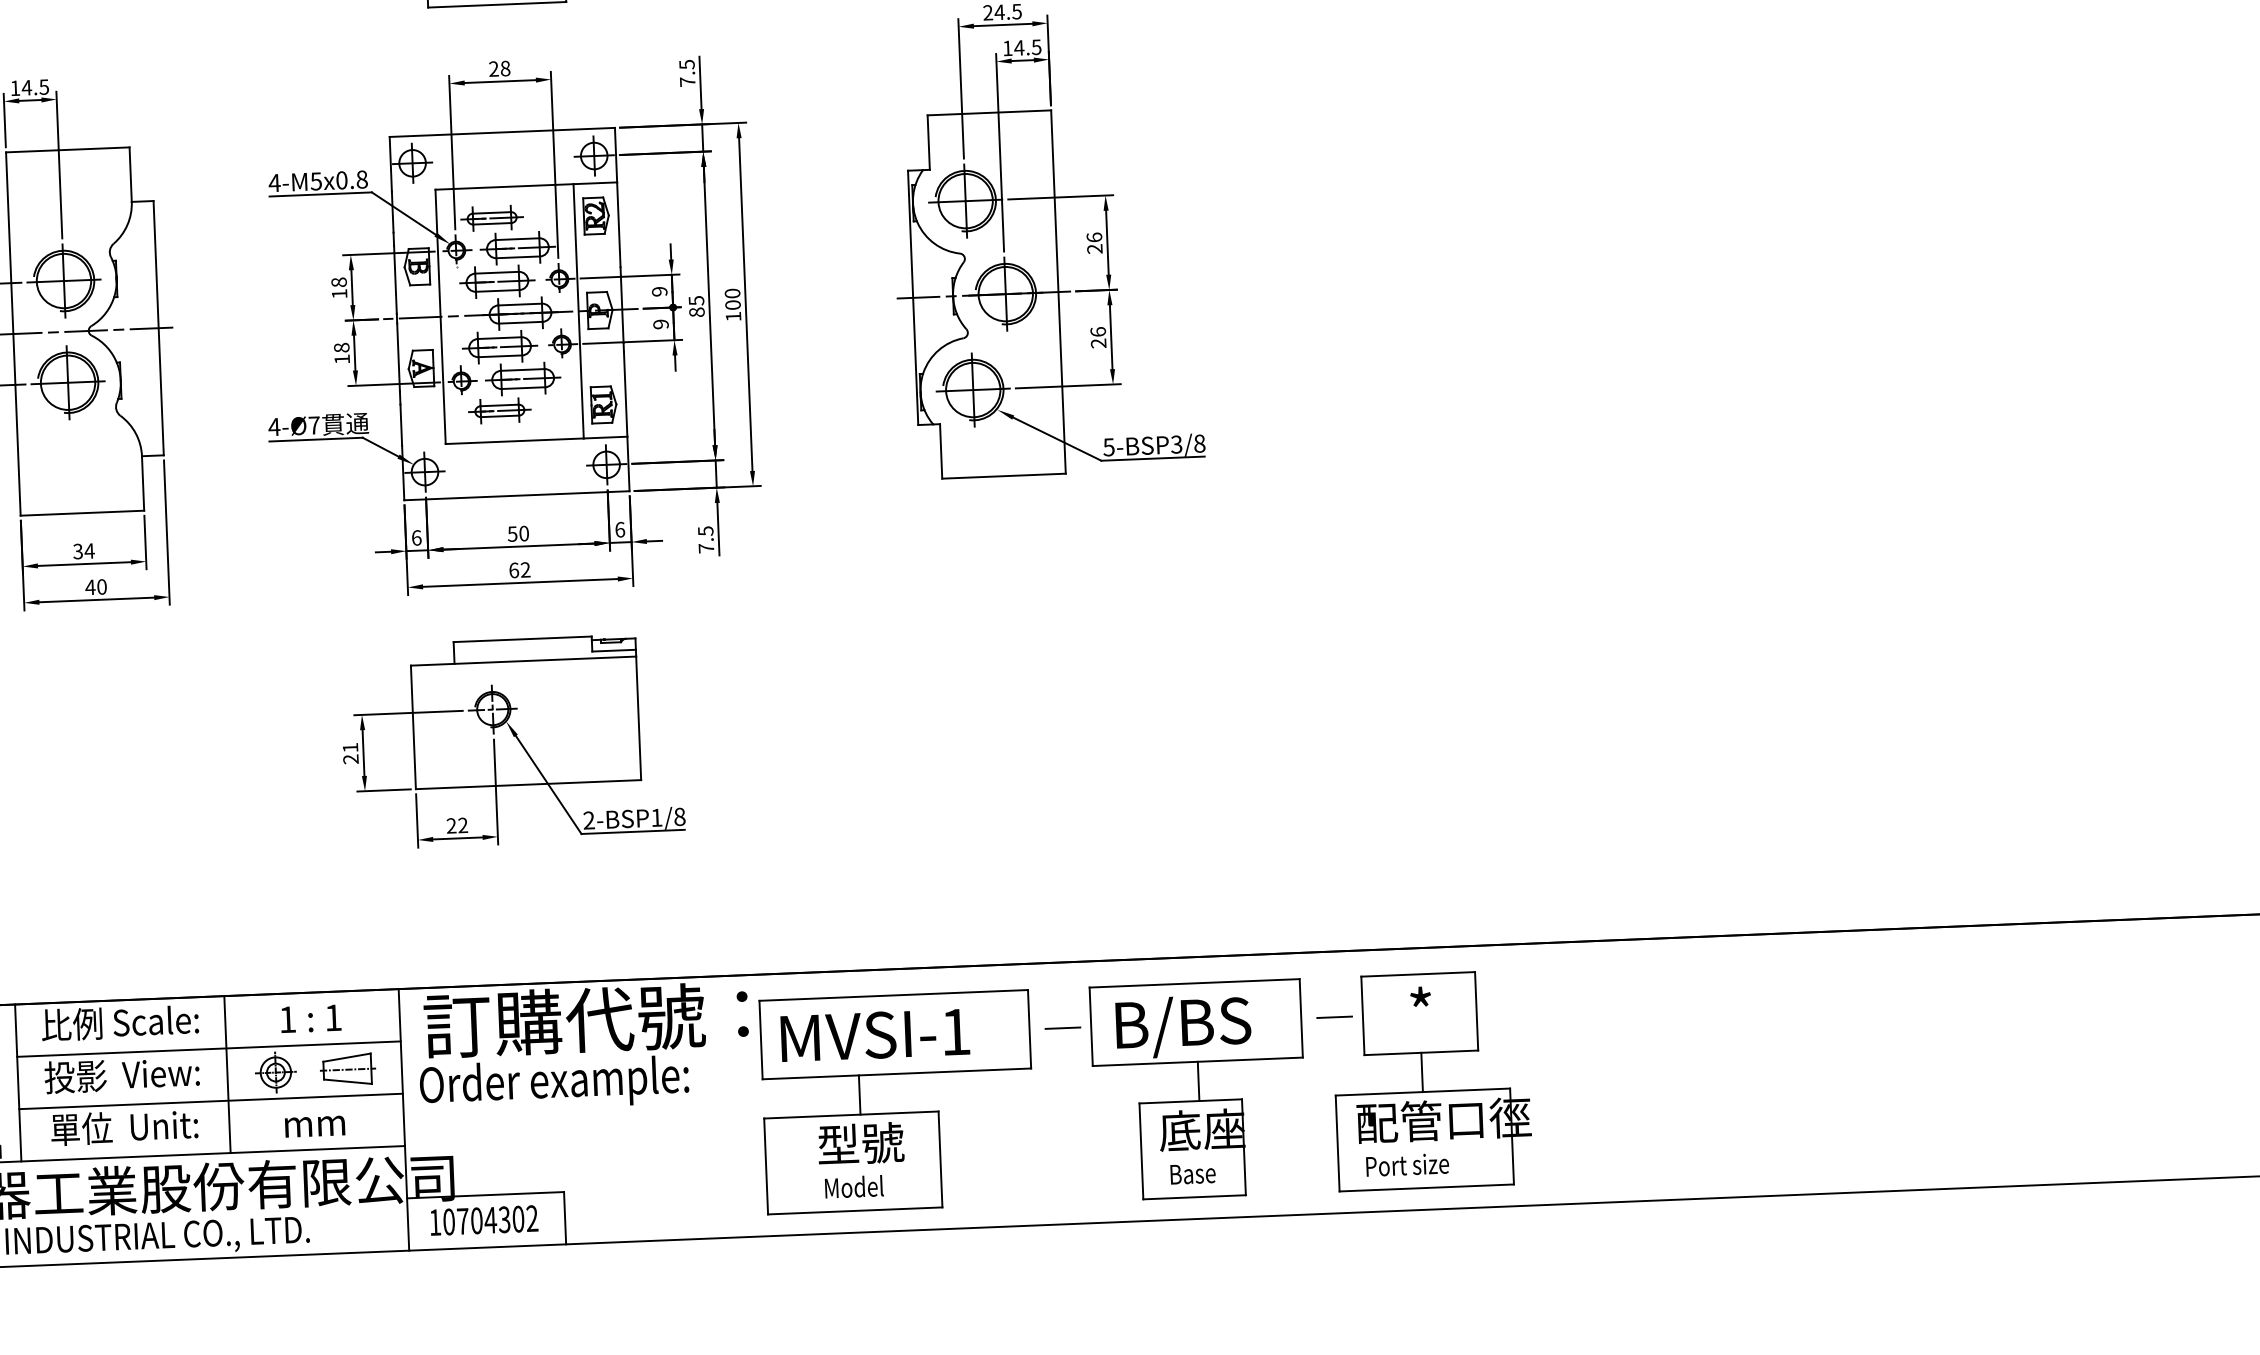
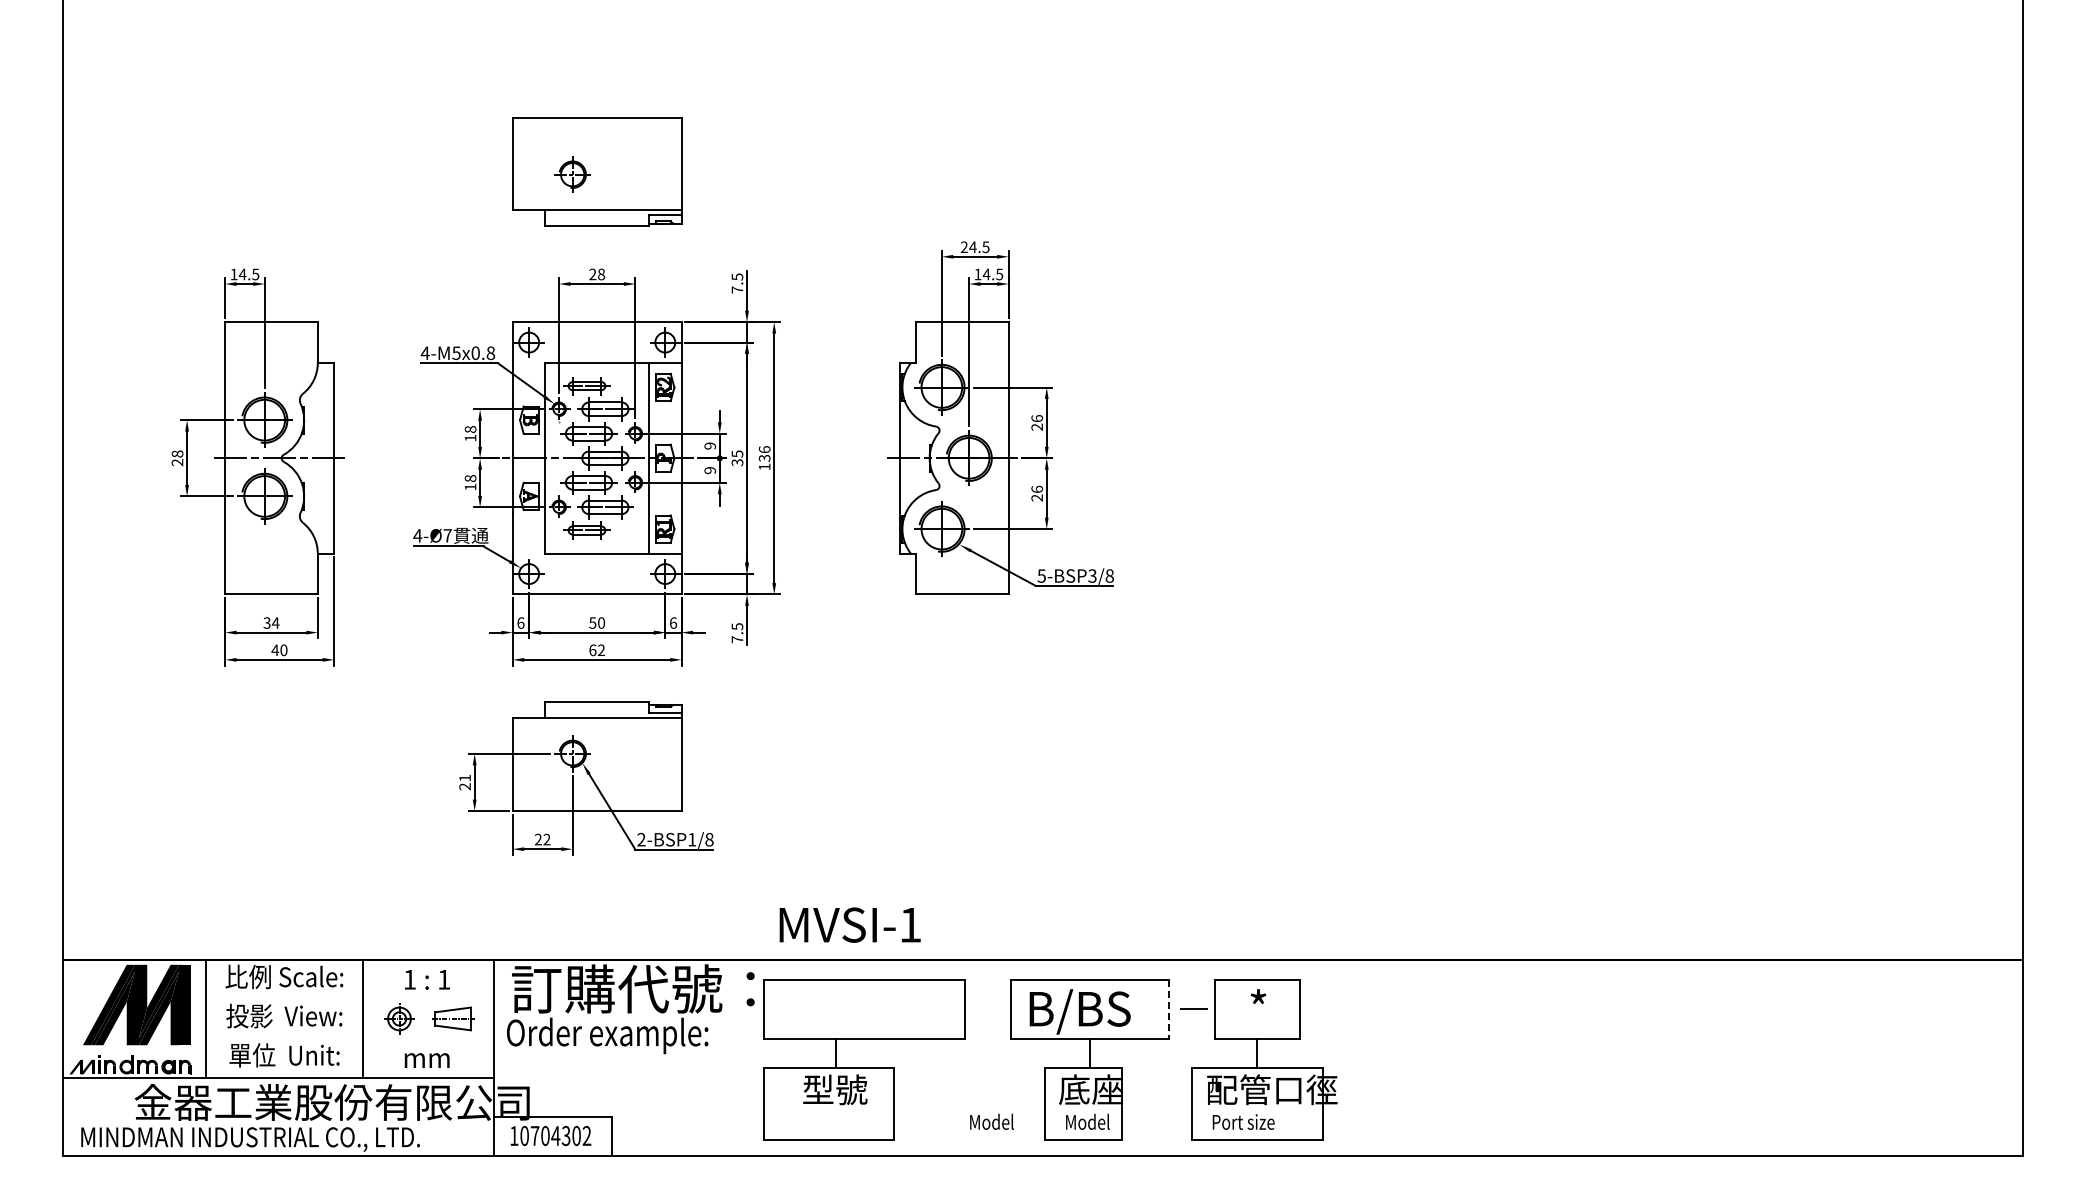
text: (732, 298) -> (764, 453), 100 -> 136
text: (696, 312) -> (737, 462), 85 -> 35
line: (1301, 1018) -> (1168, 1009), solid -> dashed
line: (1062, 1028) -> (989, 1009), removed
text: (874, 1034) -> (849, 924), moved
line: (208, 1049) -> (349, 999), removed
line: (210, 1101) -> (349, 1038), removed
text: (1200, 1172) -> (1088, 1121), Base -> Model
text: (853, 1186) -> (991, 1121), moved

